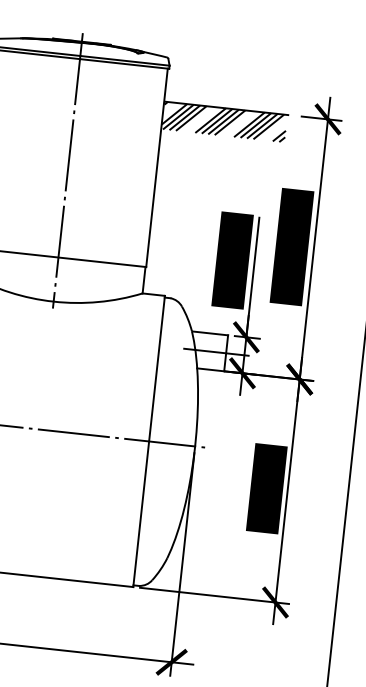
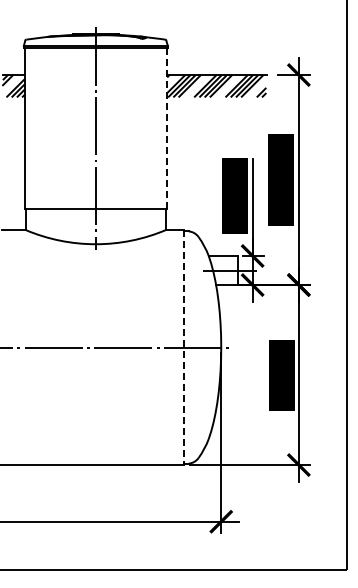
line: (156, 167) -> (166, 128), solid -> dashed
line: (149, 441) -> (184, 347), solid -> dashed

